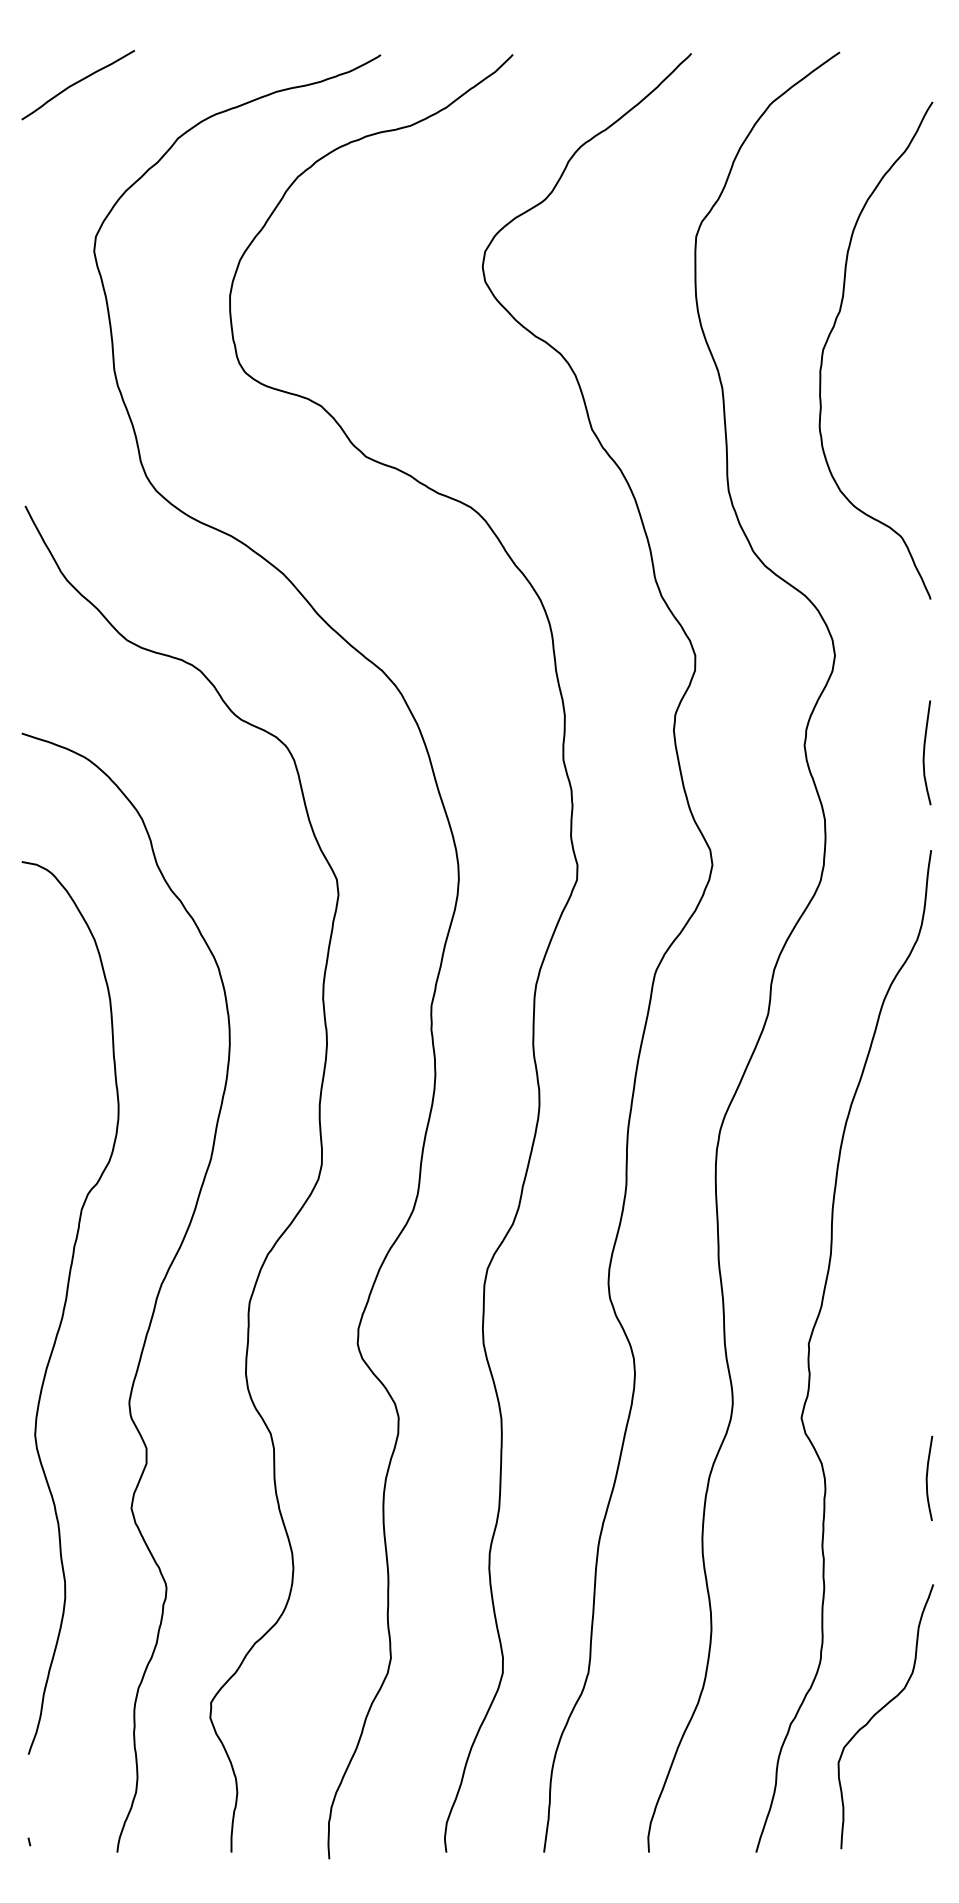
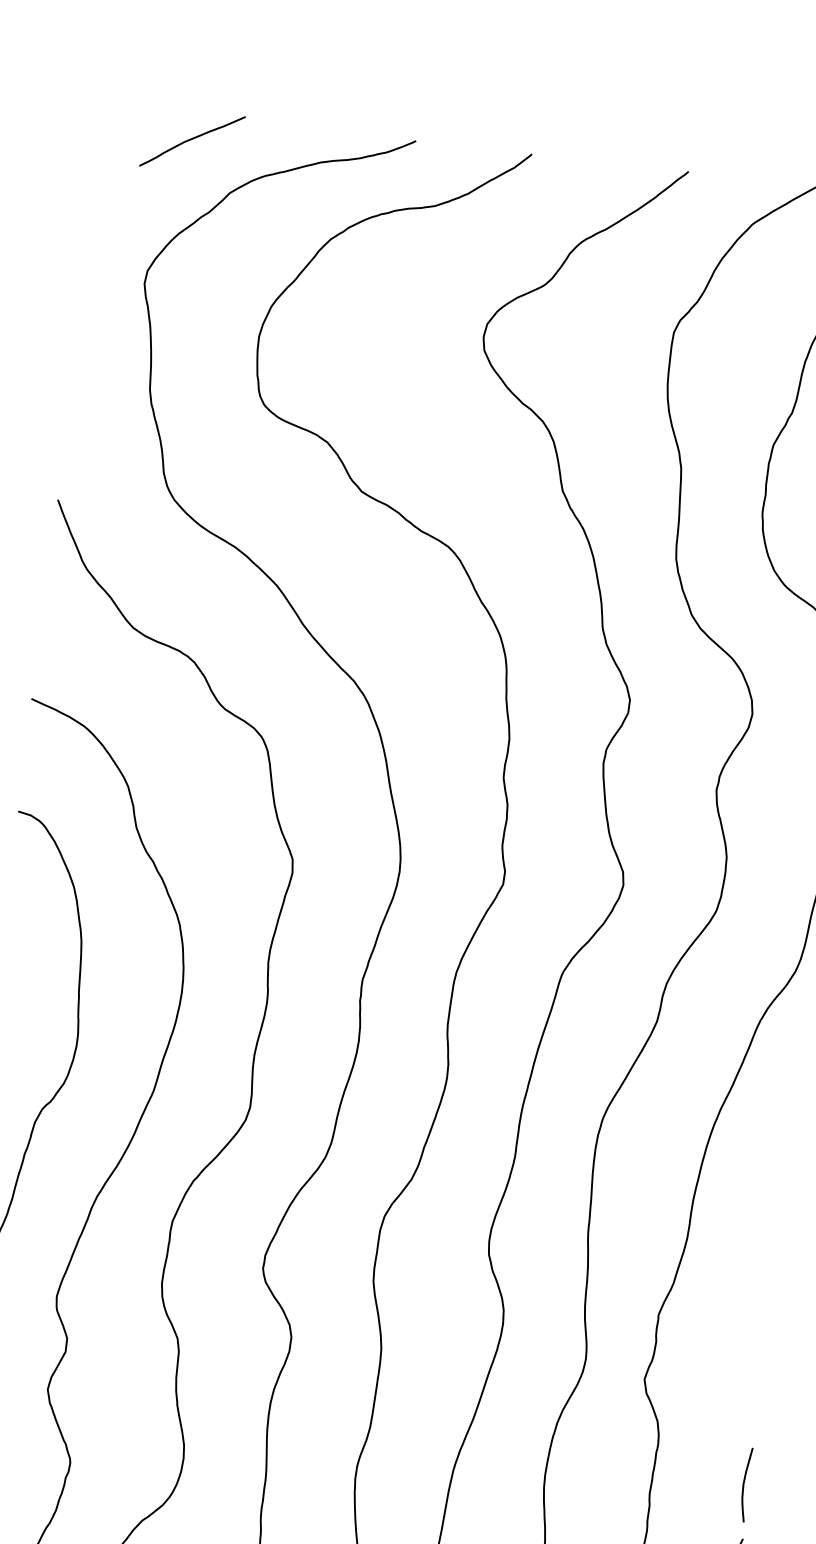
curve: (77, 83) -> (191, 139), moved
curve: (927, 1477) -> (744, 1483), moved

